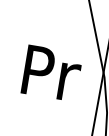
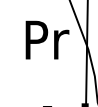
text: (52, 72) -> (47, 39), moved

